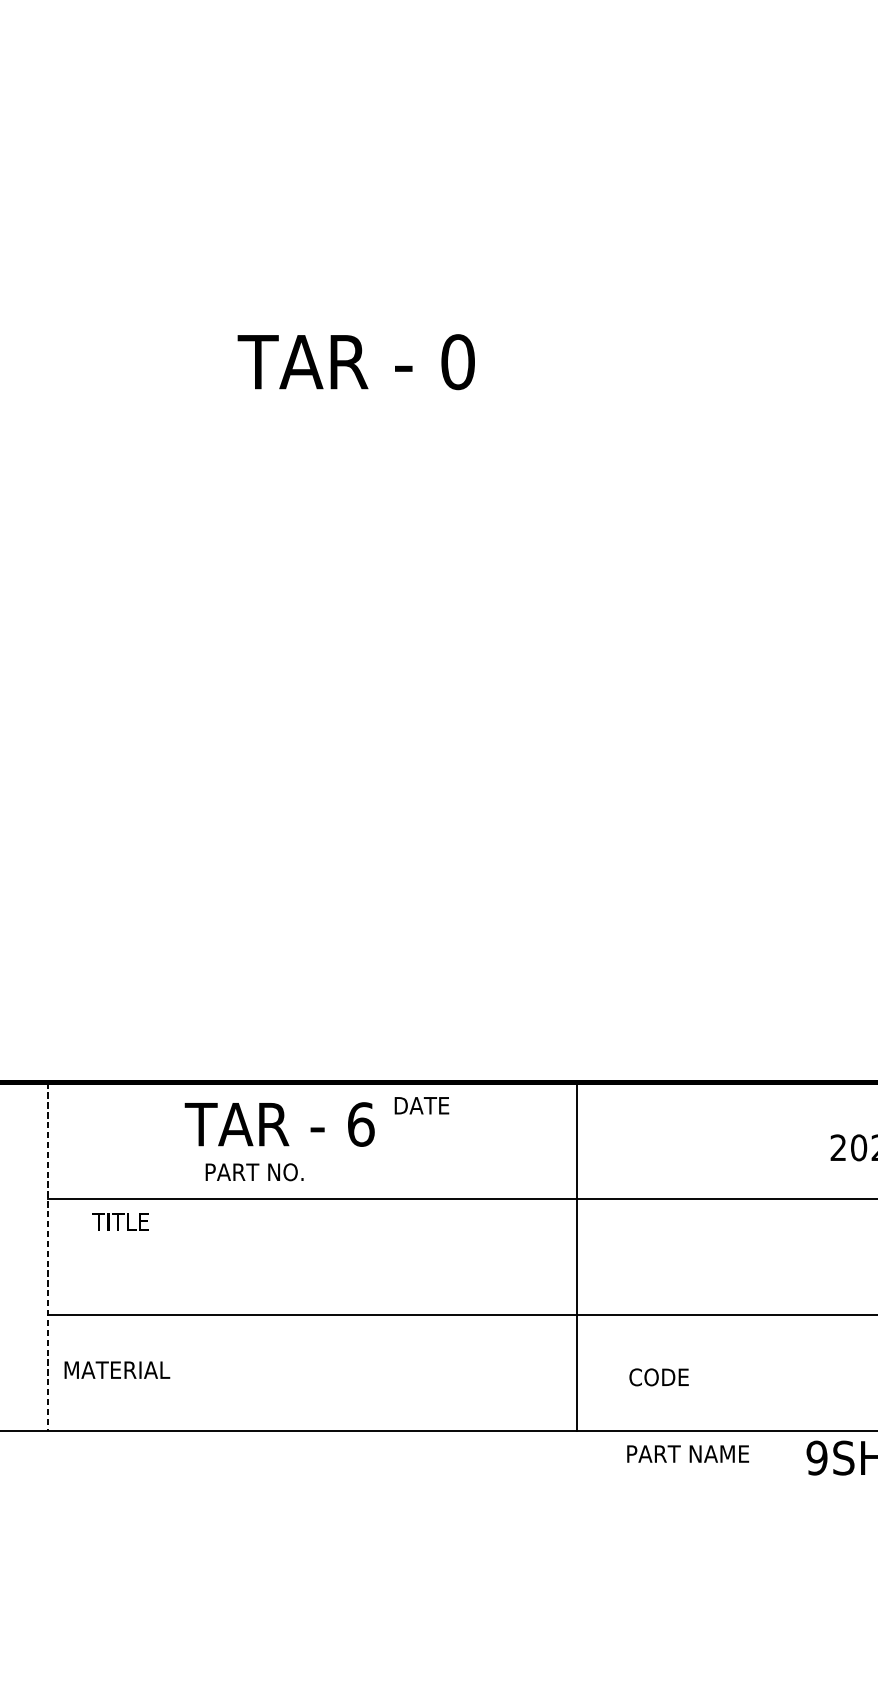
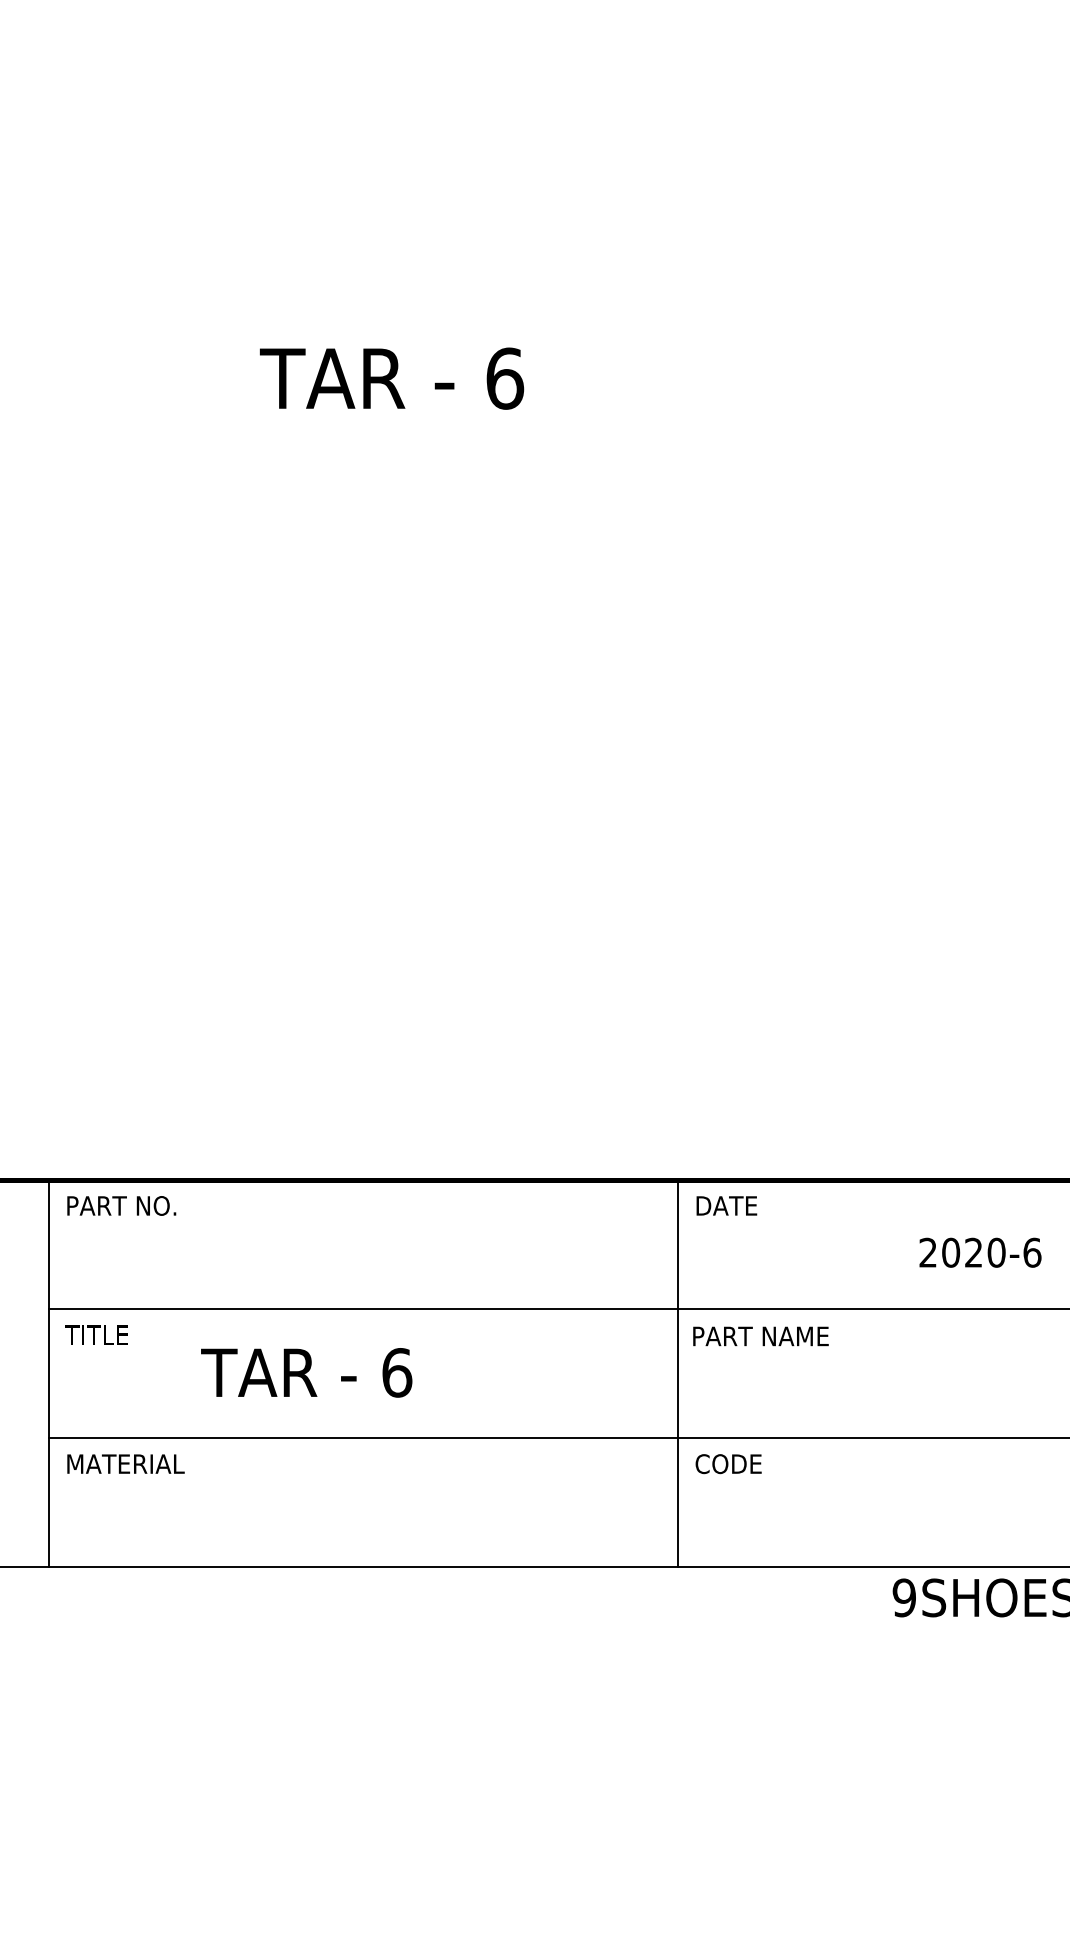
text: (458, 361) -> (505, 378), 0 -> 6
text: (421, 1105) -> (726, 1205), moved
text: (279, 1124) -> (306, 1372), moved
text: (254, 1171) -> (121, 1205), moved
text: (120, 1221) -> (96, 1334), moved
line: (47, 1256) -> (48, 1373), dashed -> solid
line: (577, 1256) -> (678, 1373), moved
text: (116, 1369) -> (125, 1463), moved
text: (658, 1377) -> (728, 1464), moved
text: (687, 1454) -> (760, 1336), moved

